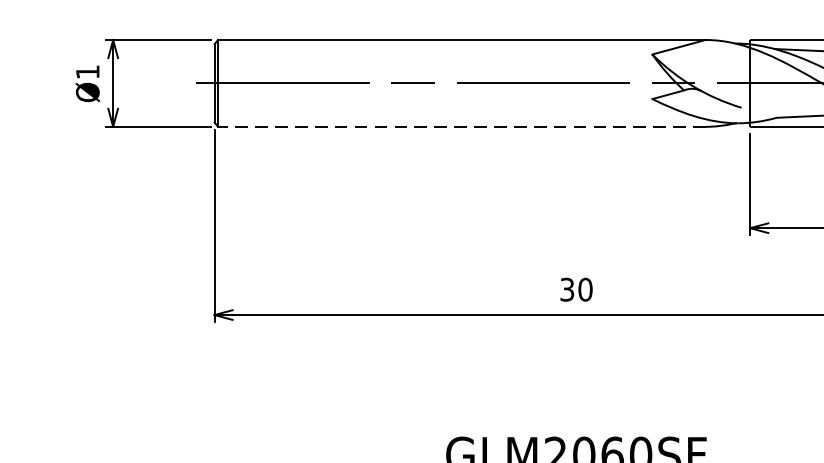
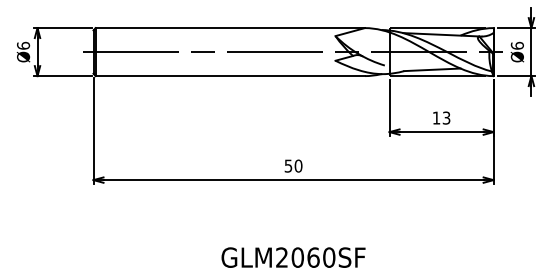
text: (87, 71) -> (23, 45), Ø1 -> Ø6
line: (462, 127) -> (230, 76), dashed -> solid
text: (567, 288) -> (288, 165), 30 -> 50

